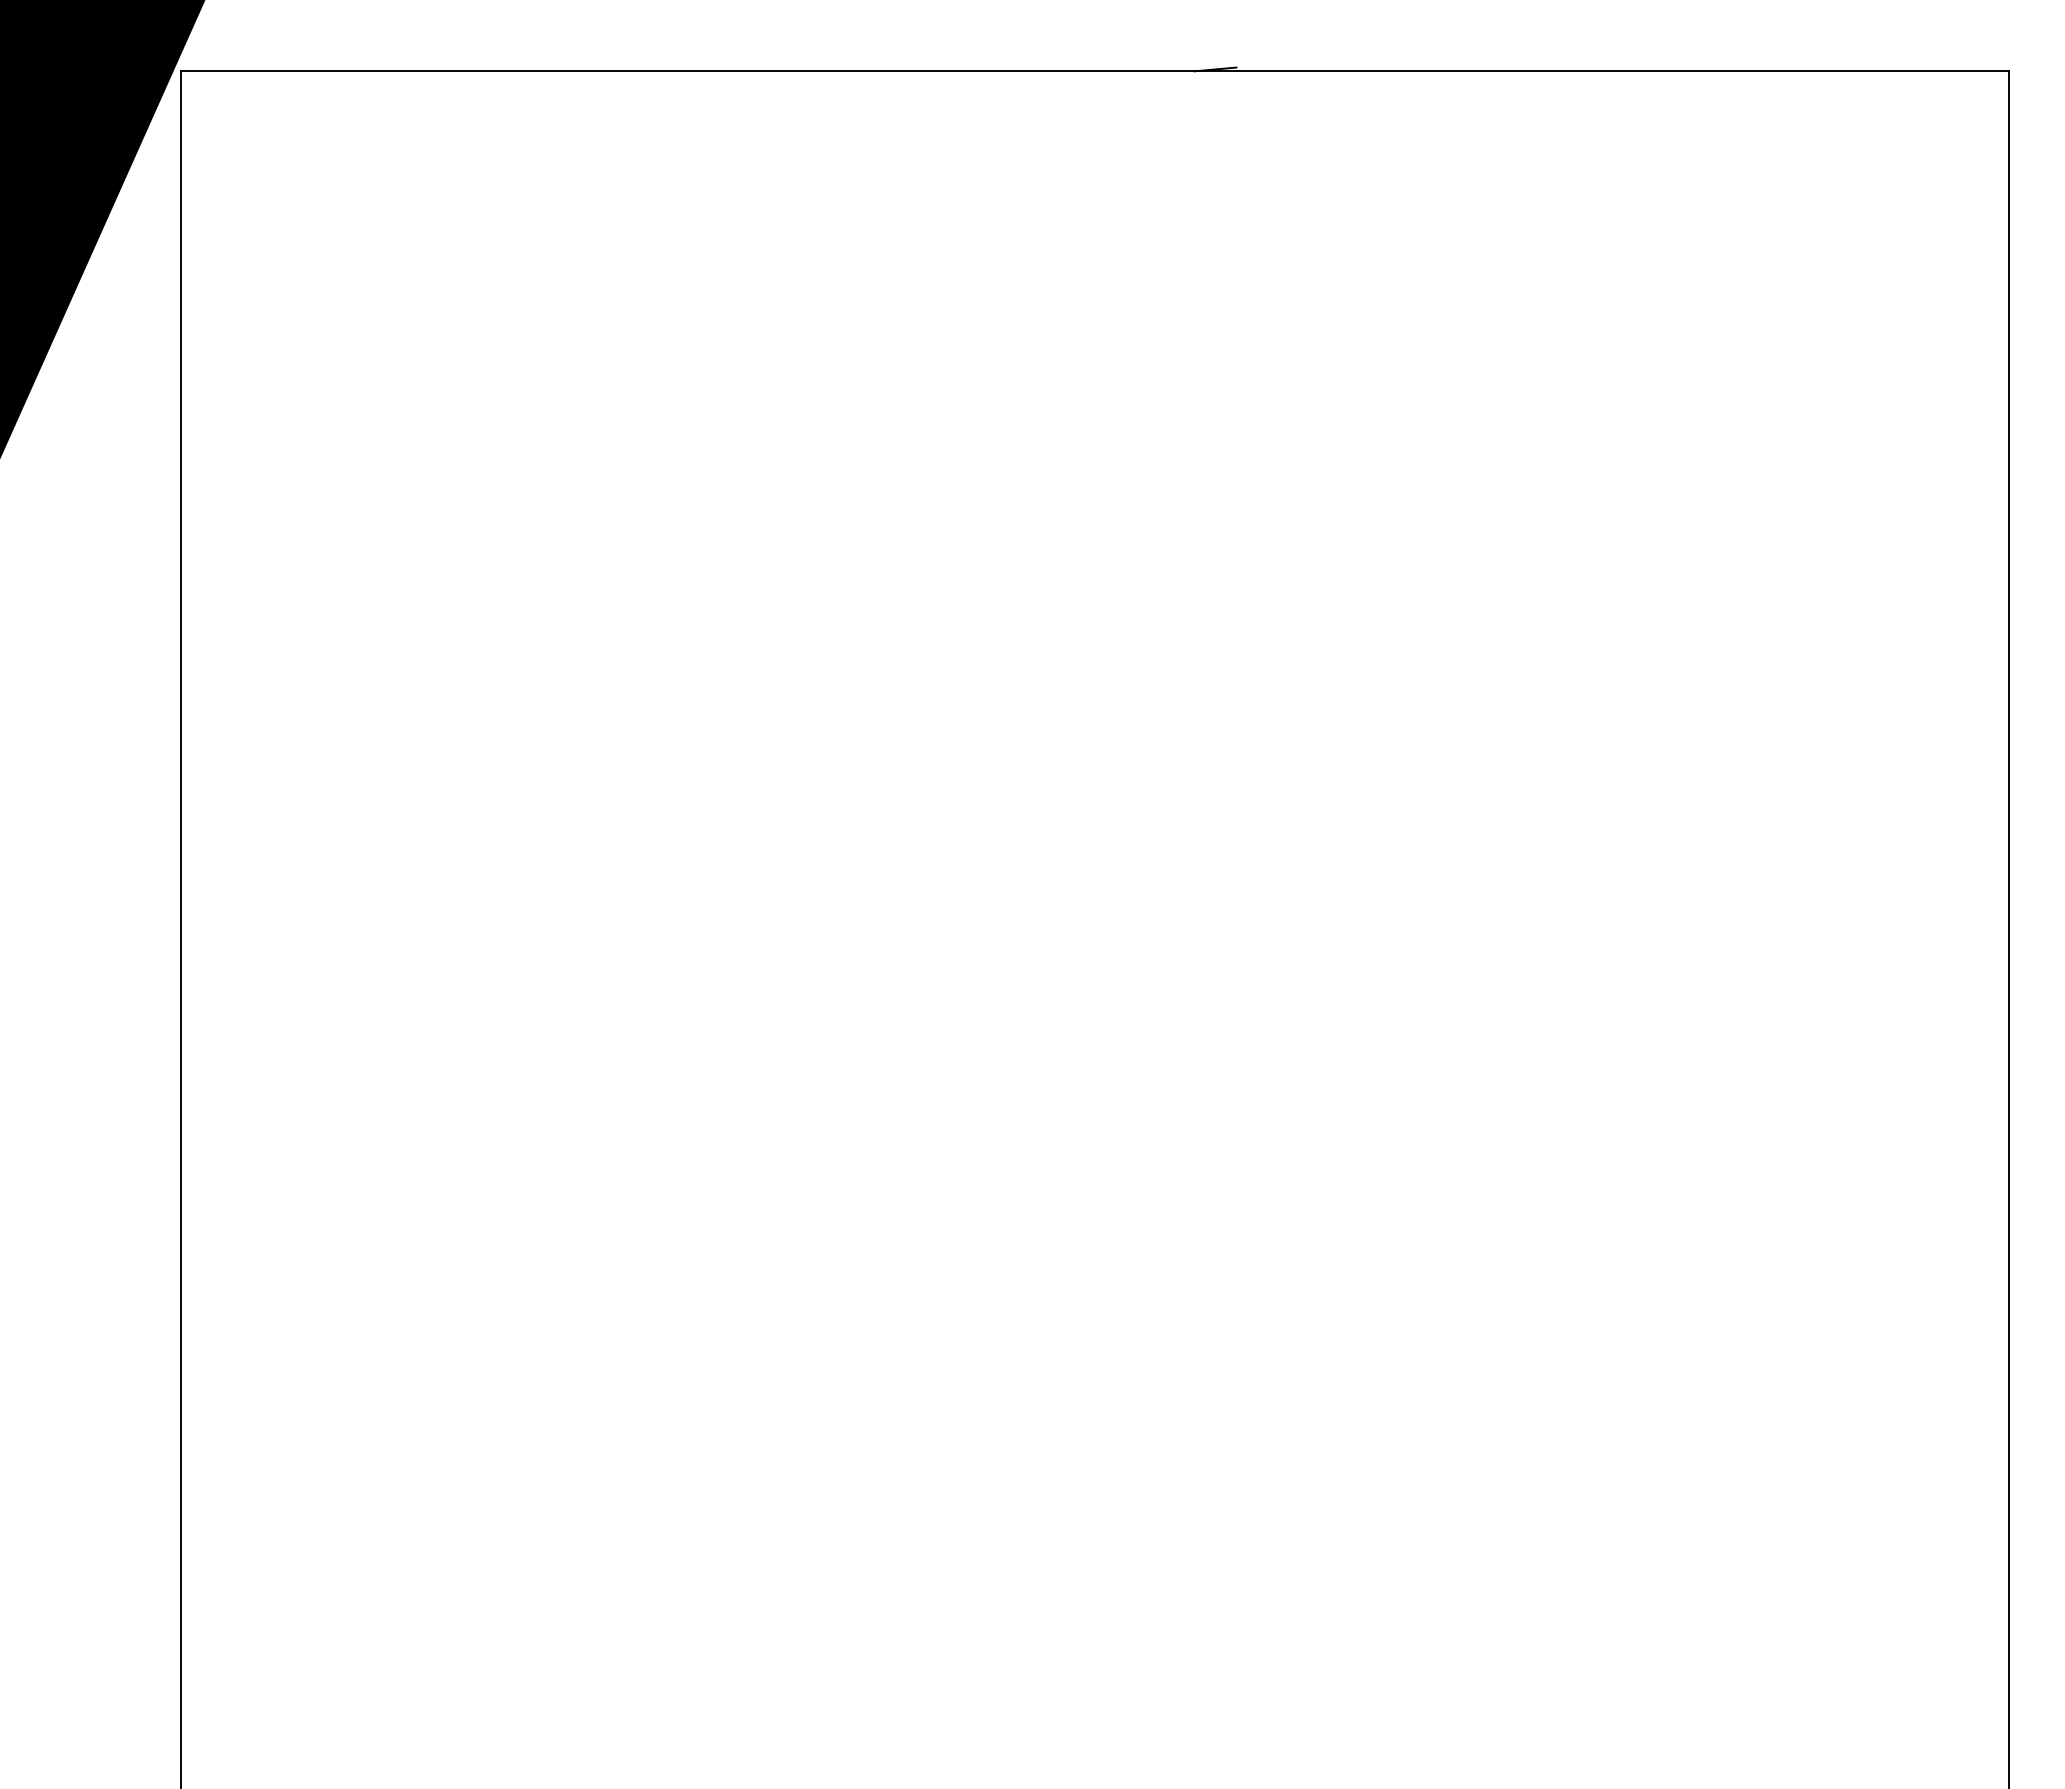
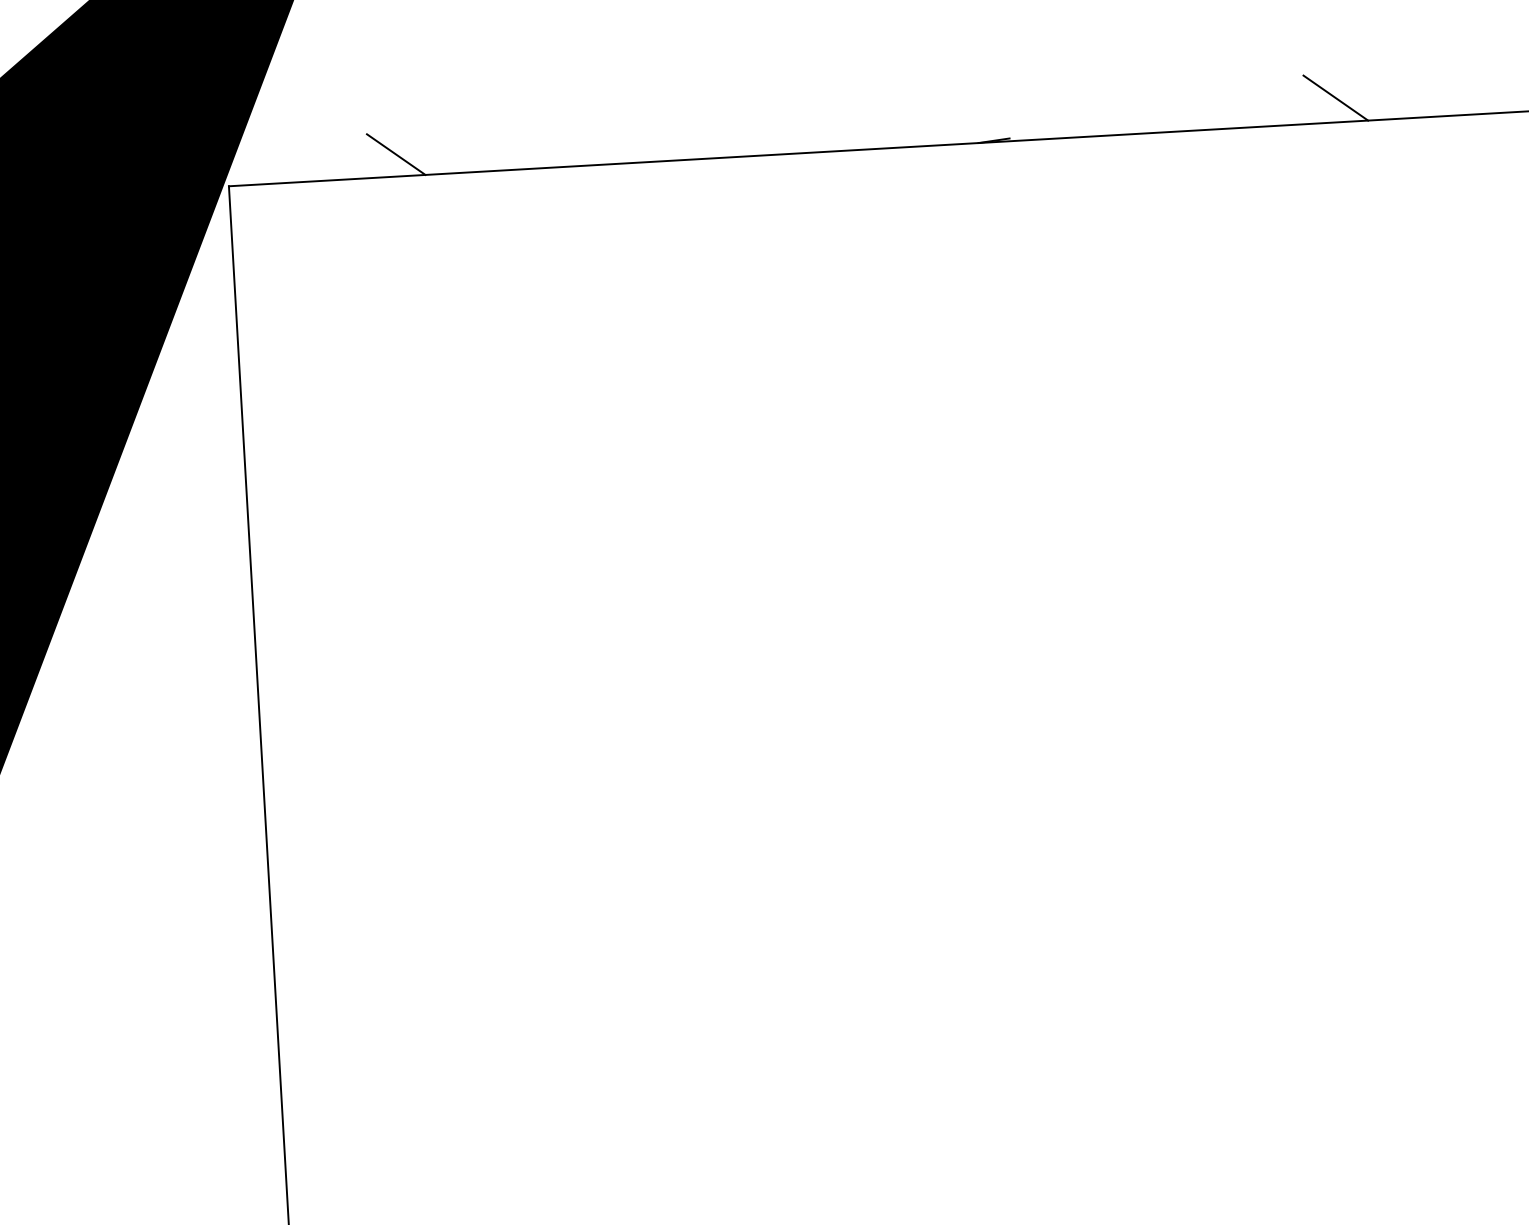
line: (1678, 38) -> (1335, 98), added
line: (408, 41) -> (395, 154), added

